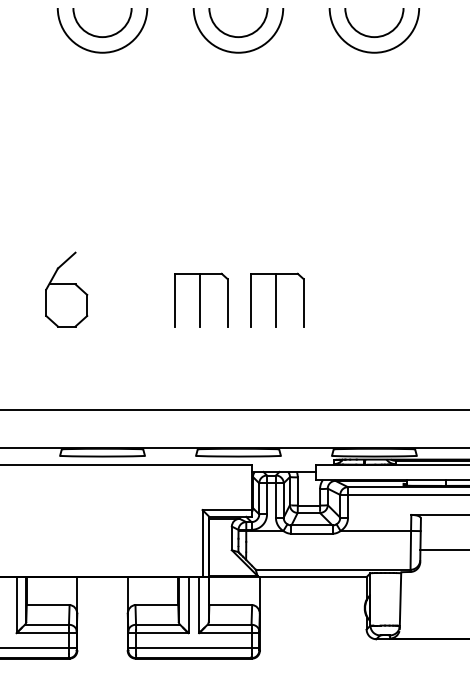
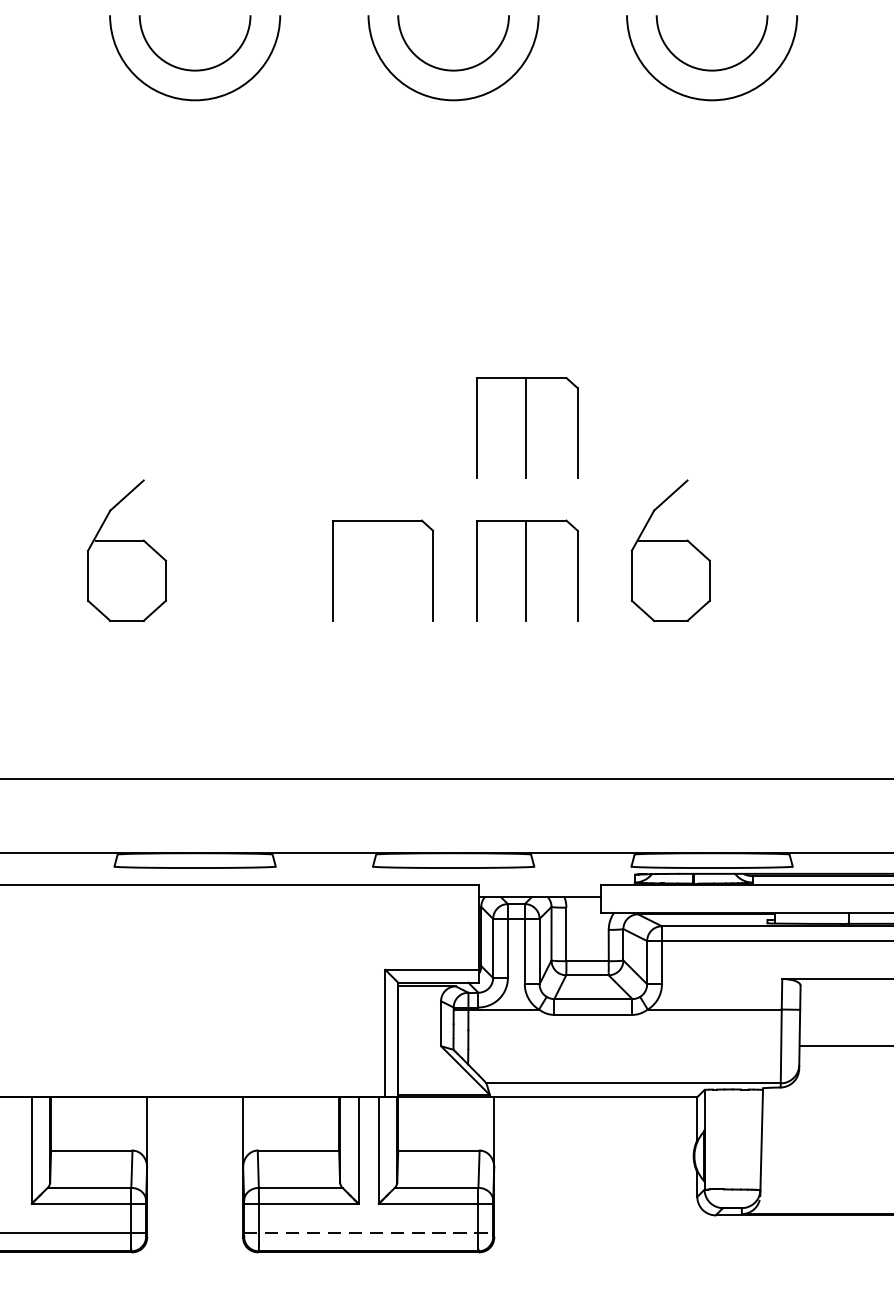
part: (277, 224) -> (527, 426), added
part: (352, 289) -> (670, 550), added
line: (200, 299) -> (381, 569), removed
line: (194, 648) -> (369, 1233), solid -> dashed

